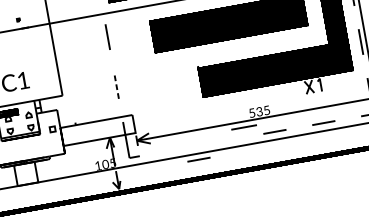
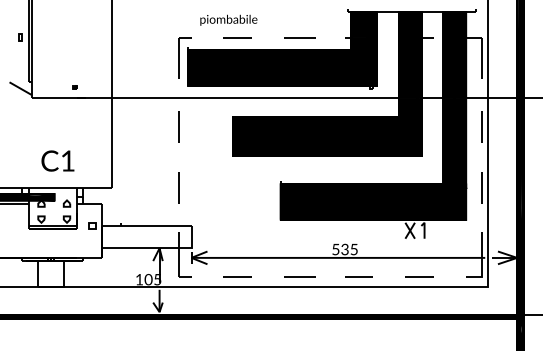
line: (116, 85) -> (178, 187), dashed -> solid
line: (243, 127) -> (299, 276), moved
line: (198, 159) -> (237, 276), moved

